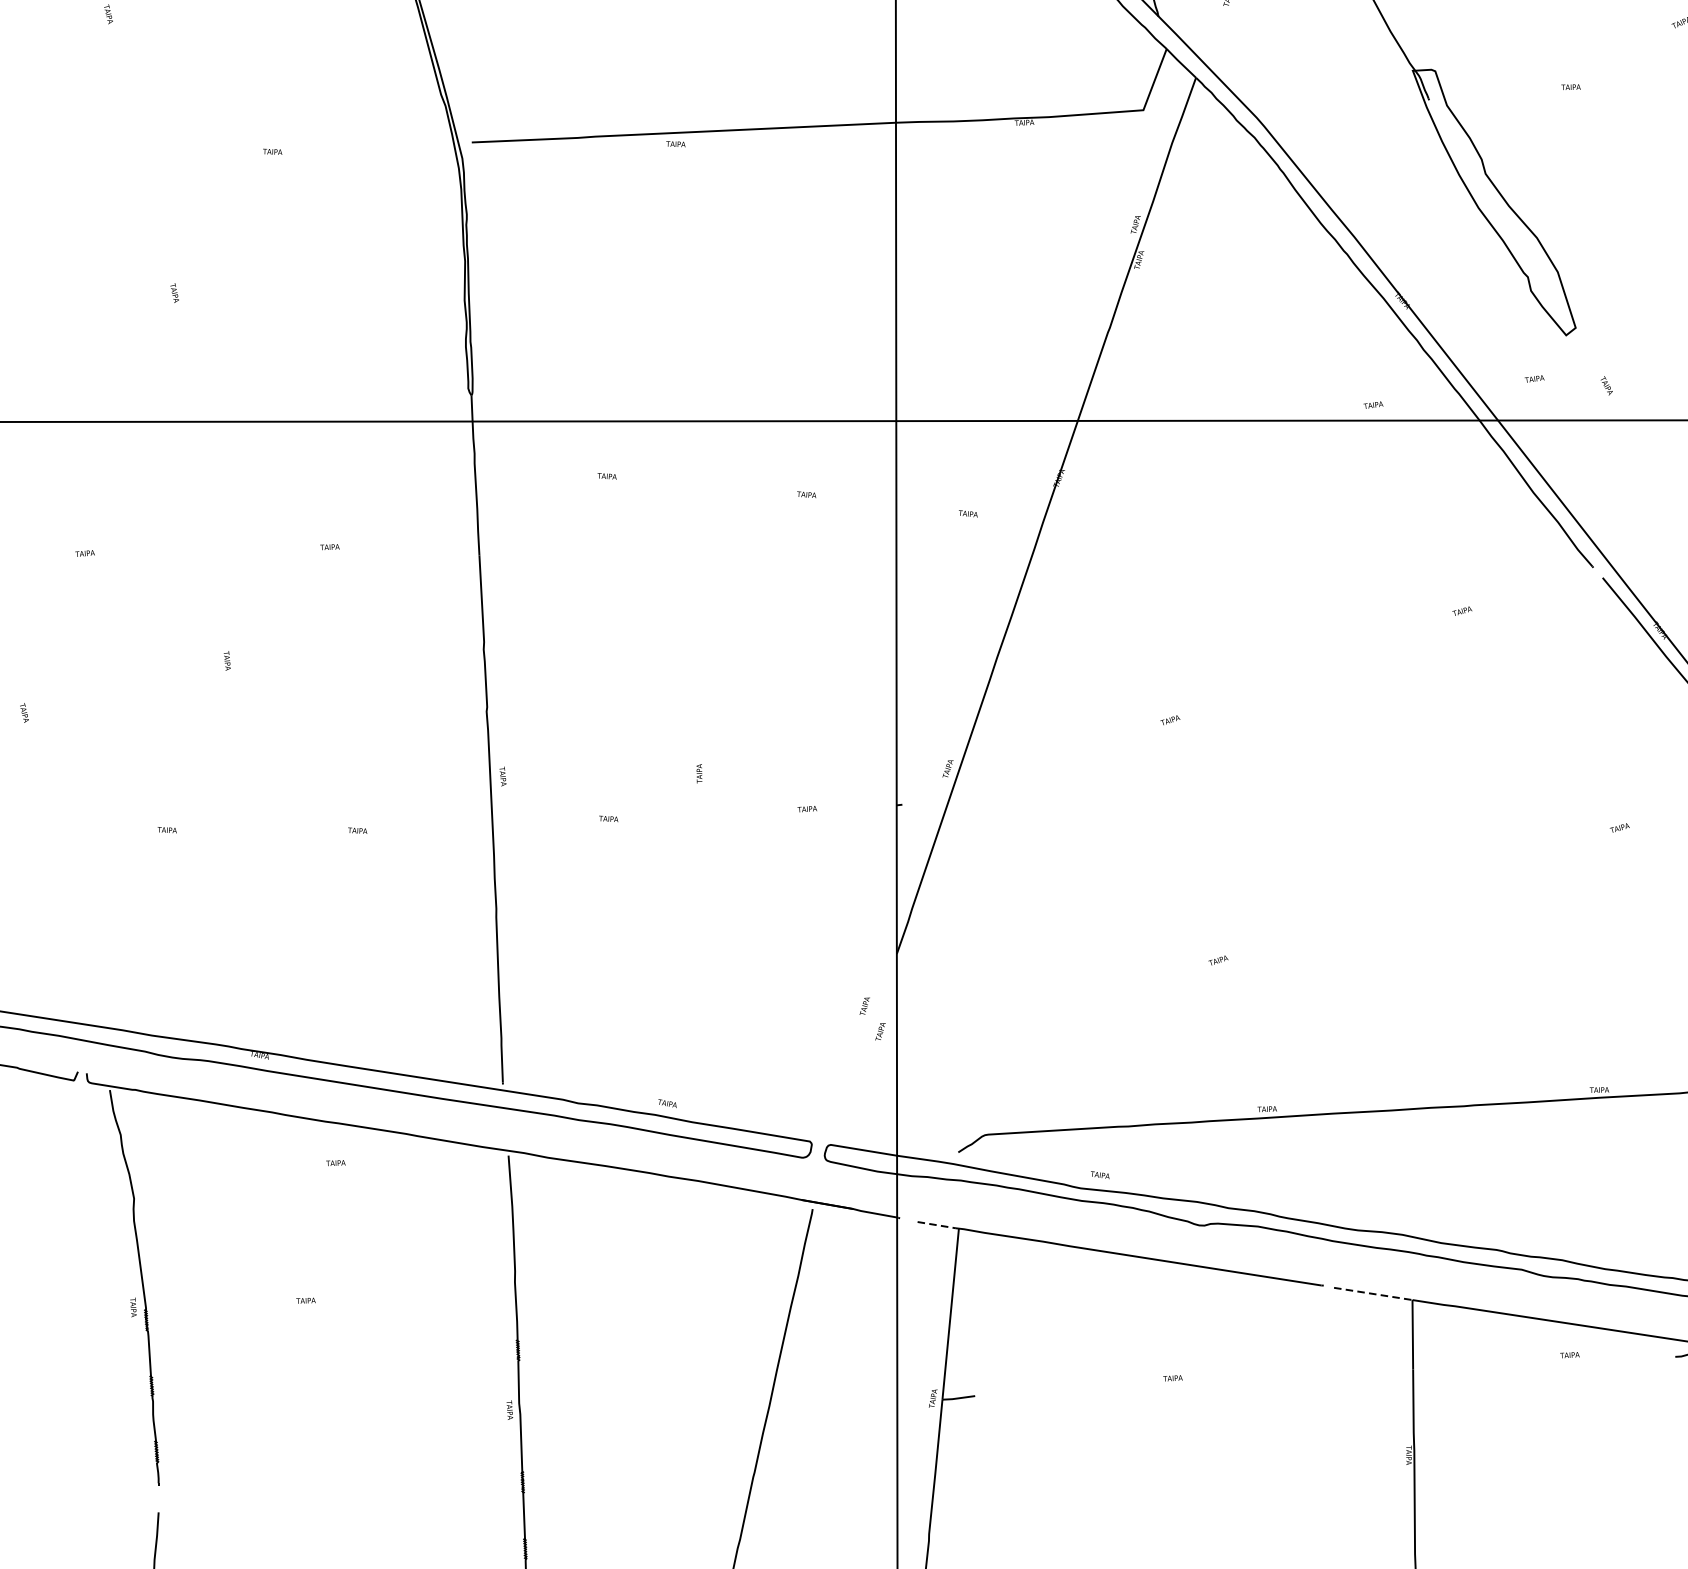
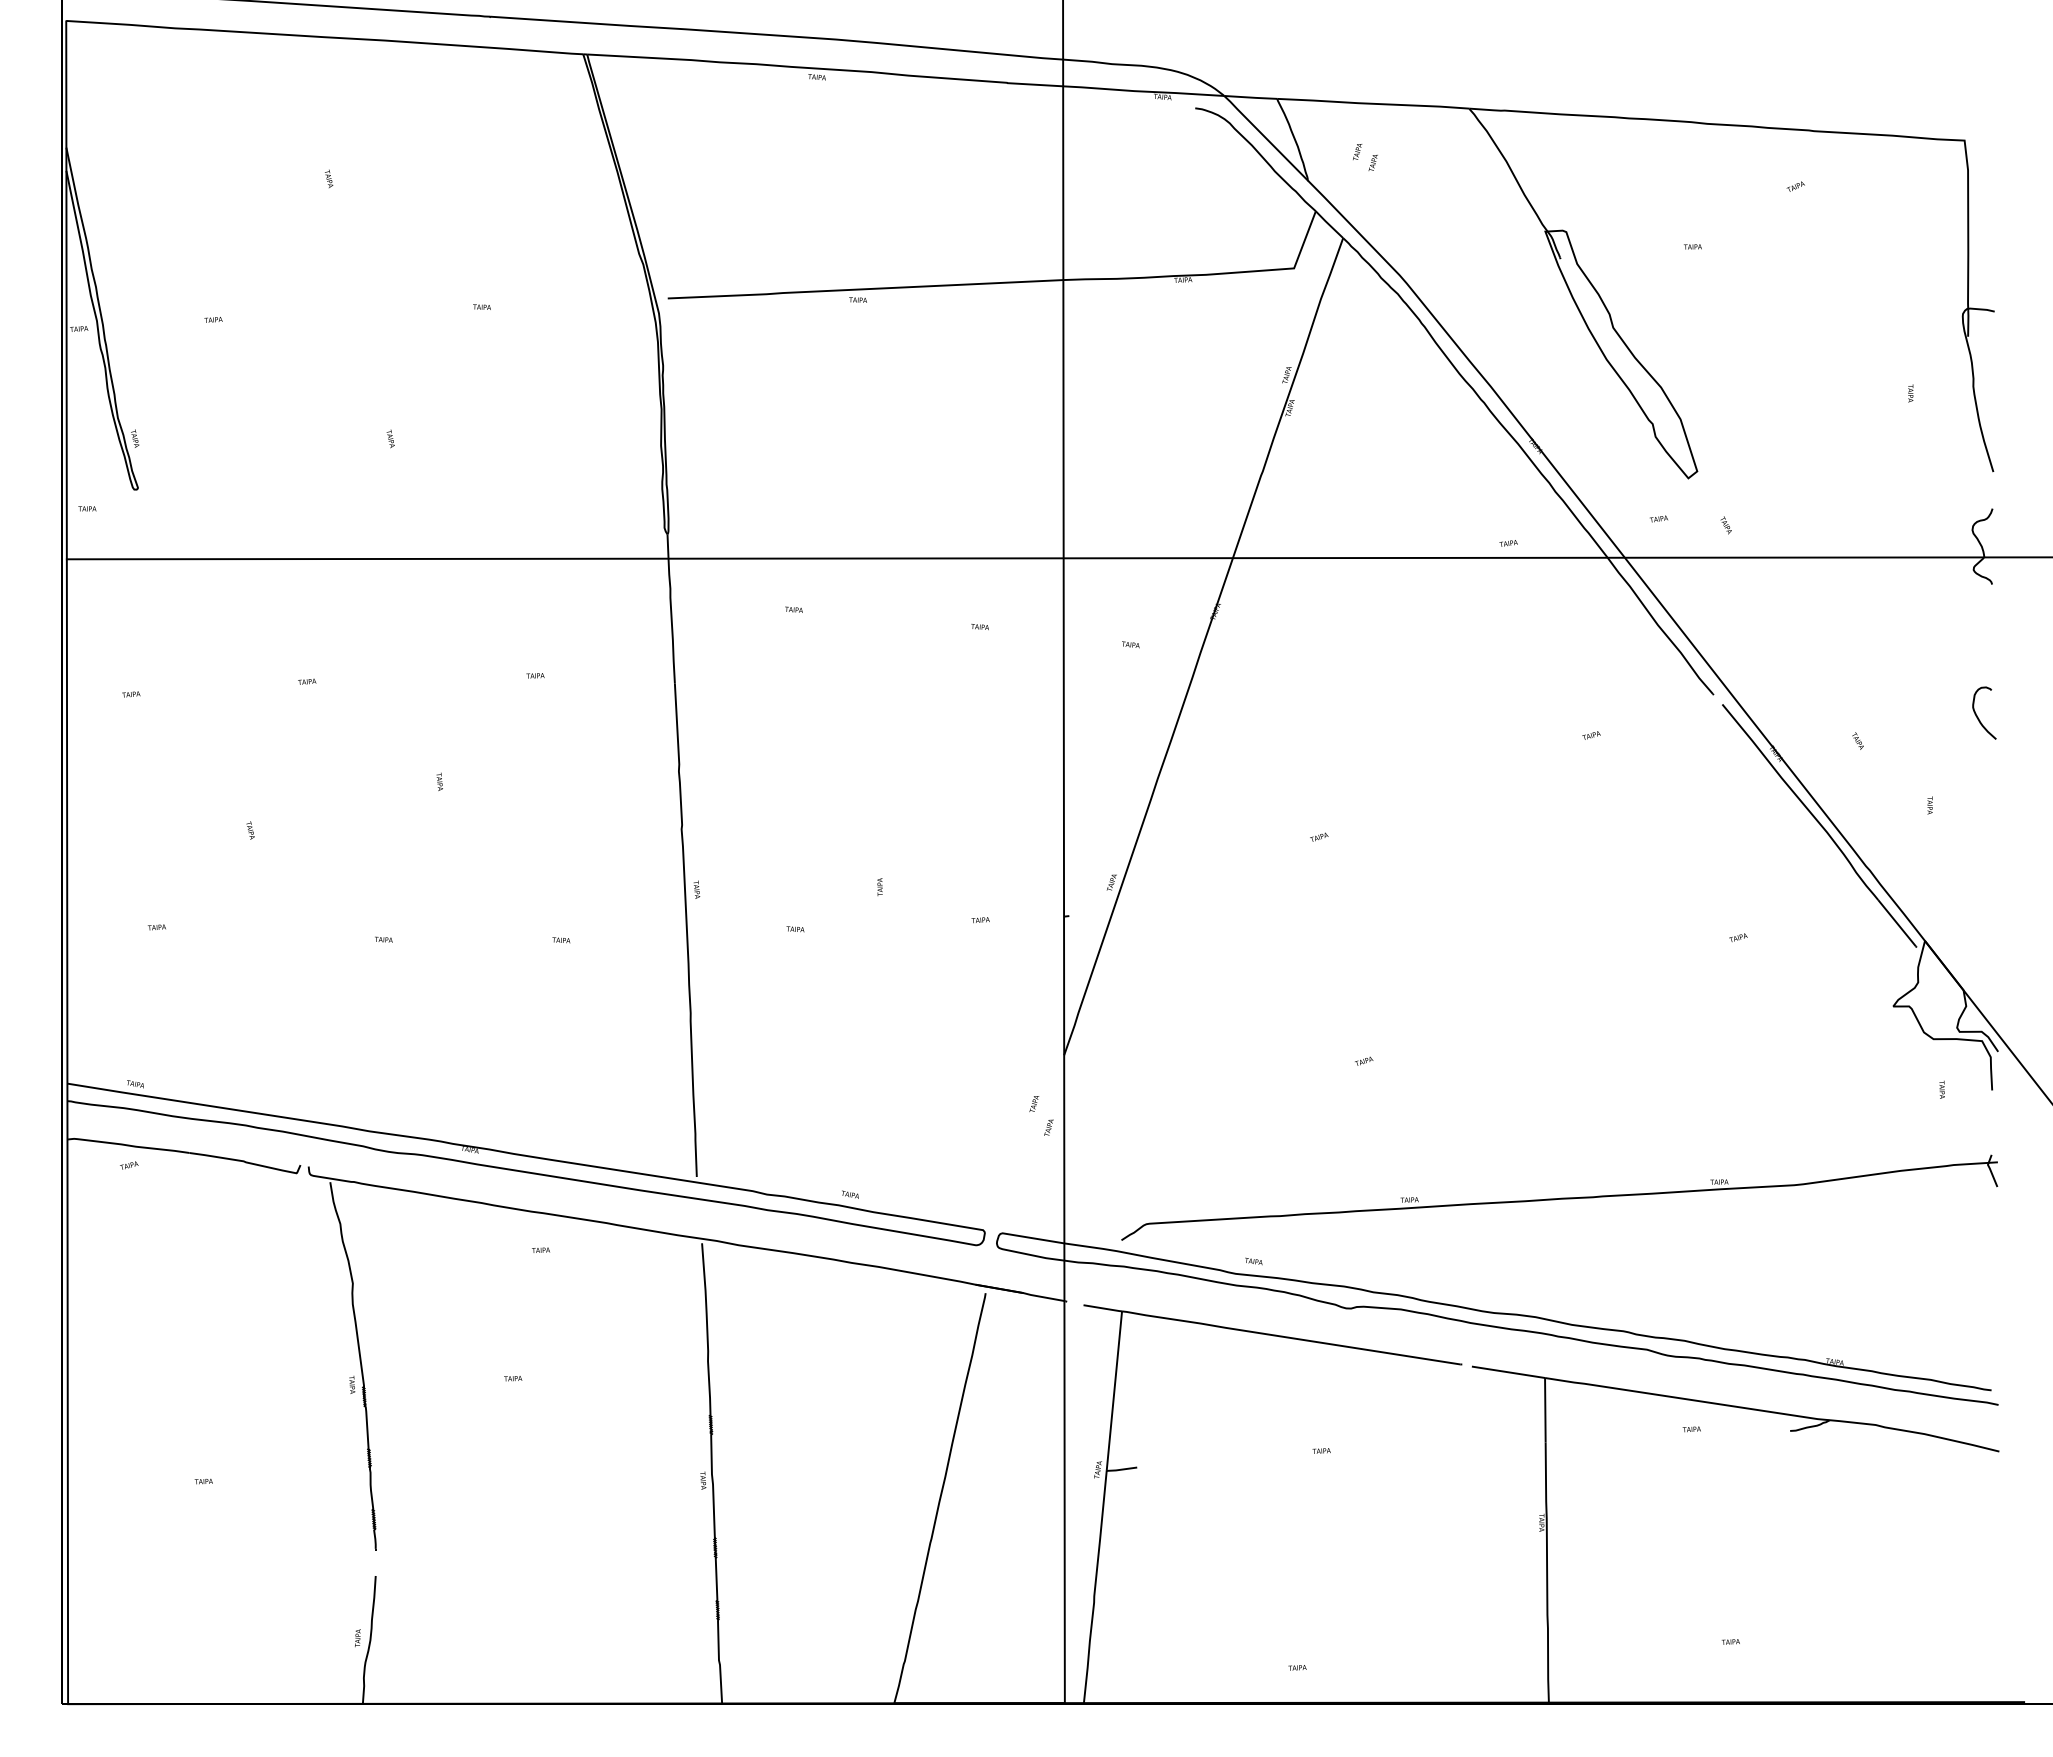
line: (939, 1225) -> (1103, 1308), dashed -> solid
line: (1373, 1294) -> (1508, 1372), dashed -> solid

